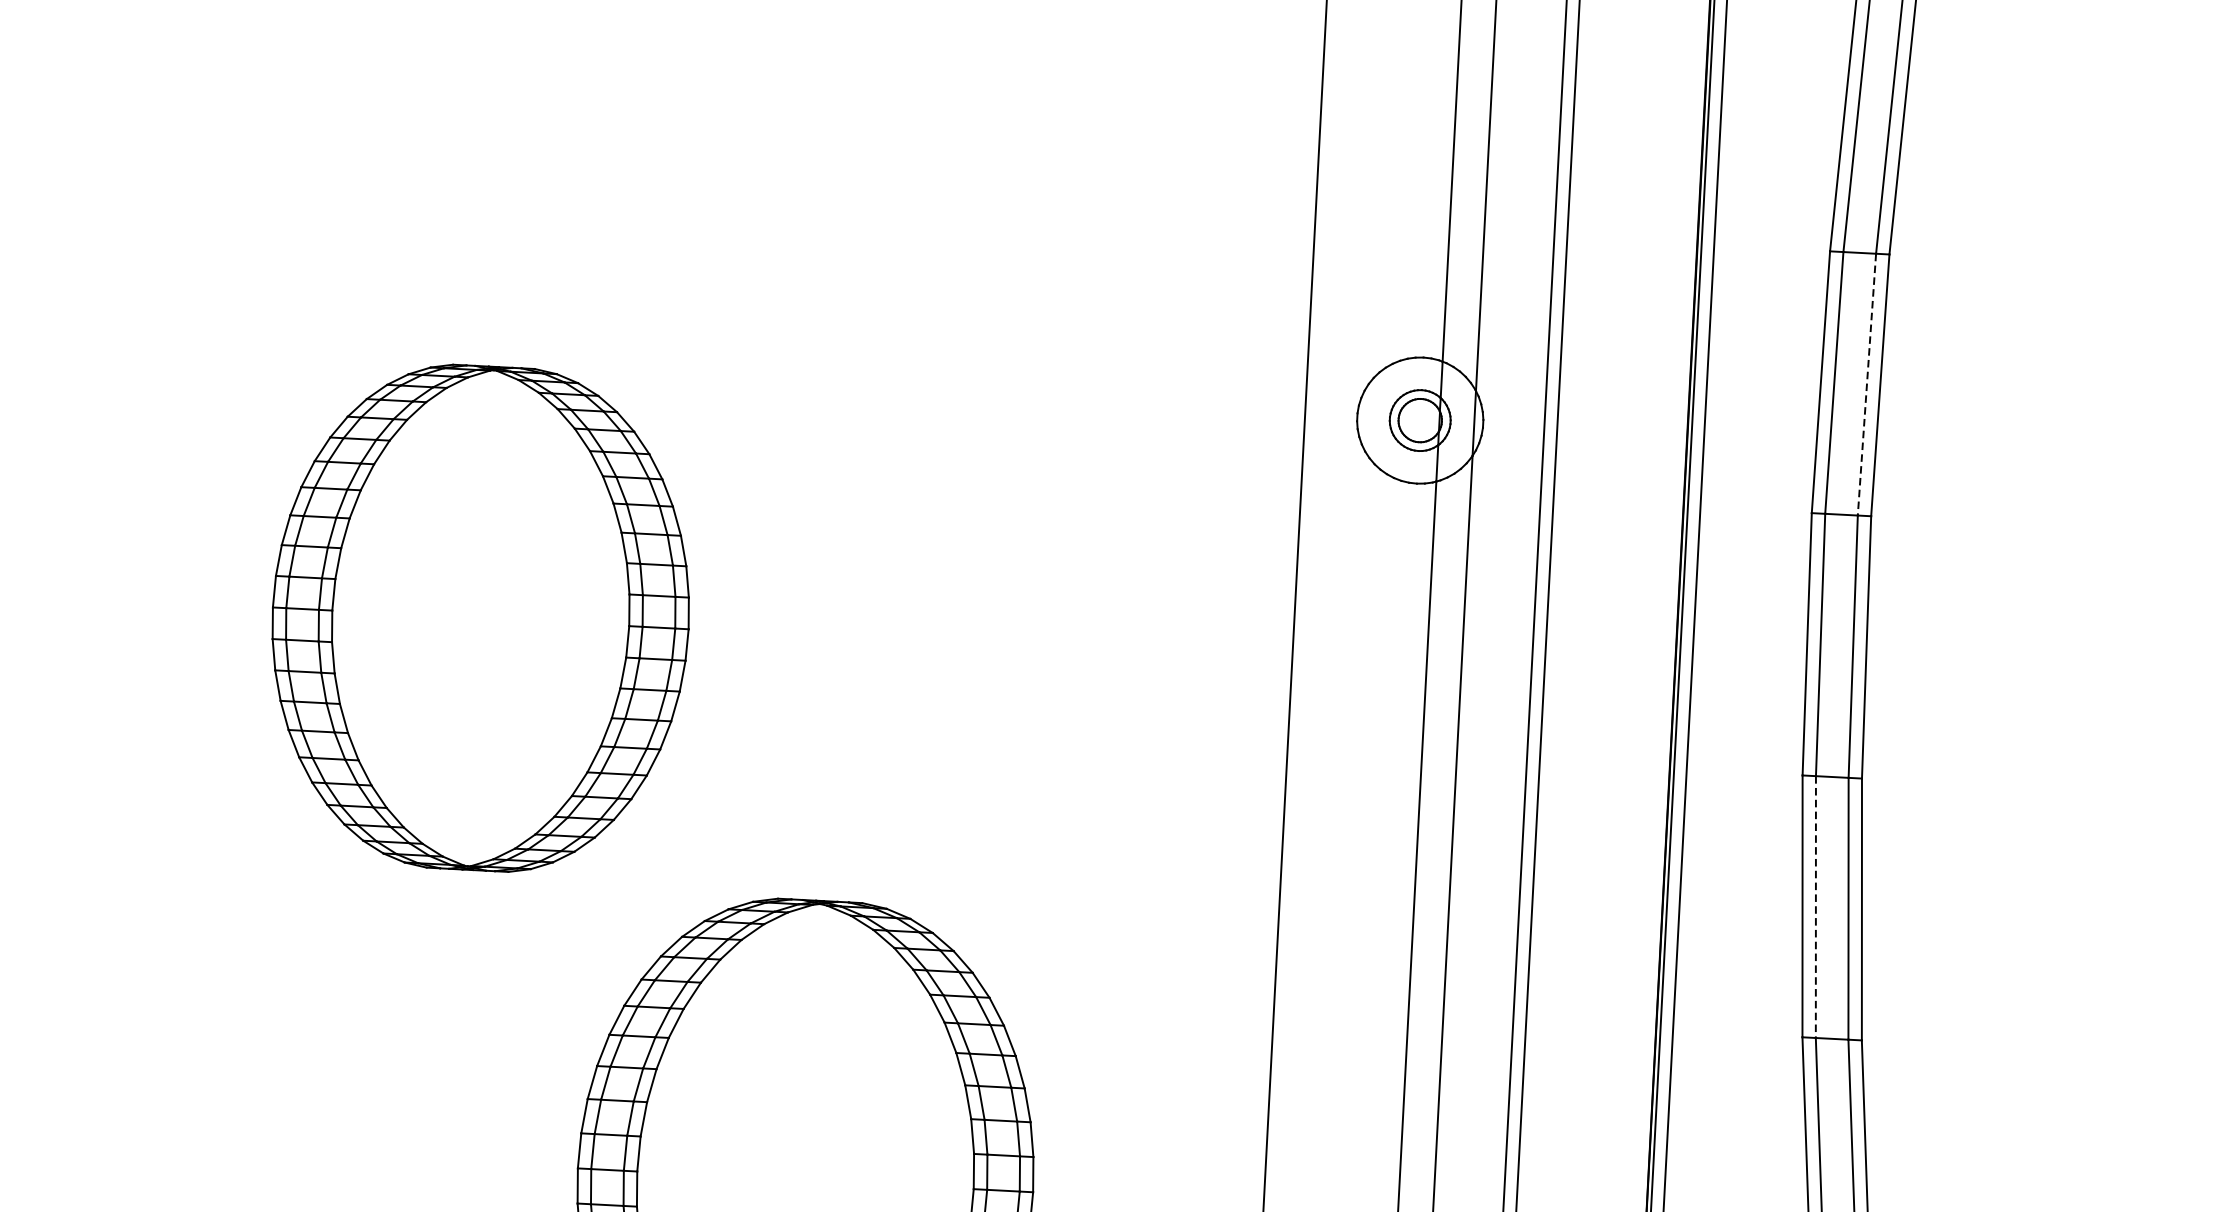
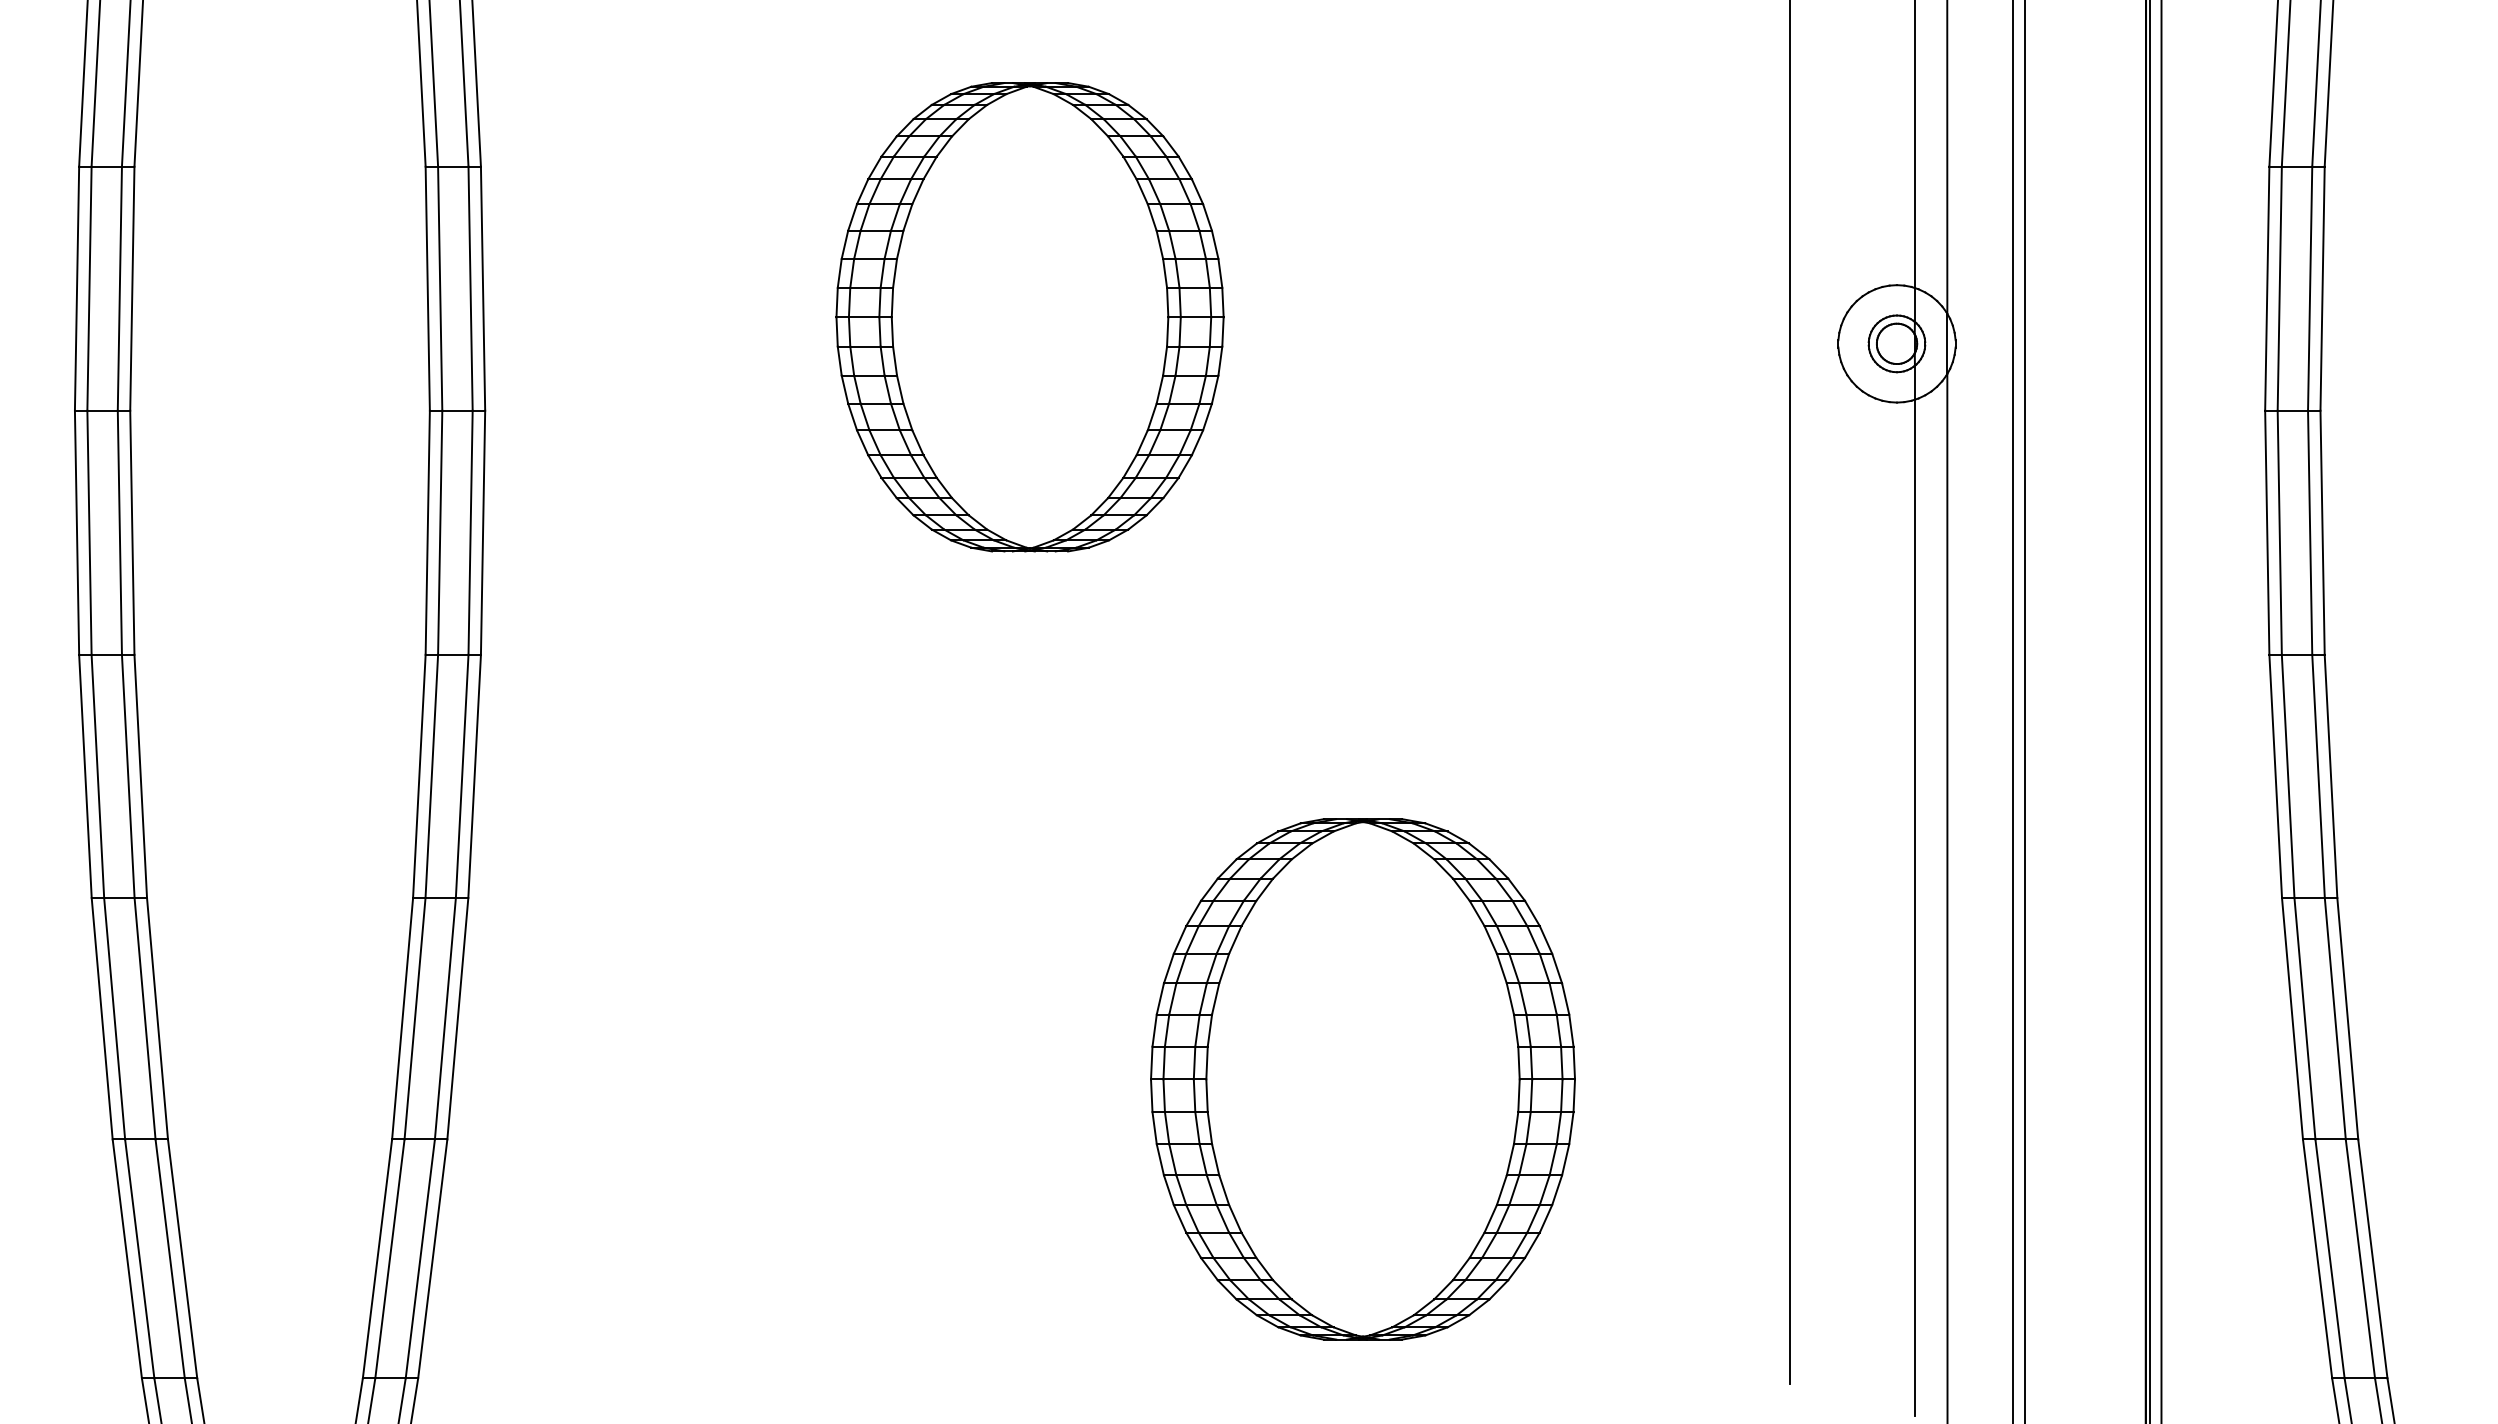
line: (1867, 385) -> (2310, 289), dashed -> solid
part: (480, 618) -> (1029, 317), moved
line: (1816, 907) -> (2288, 776), dashed -> solid

